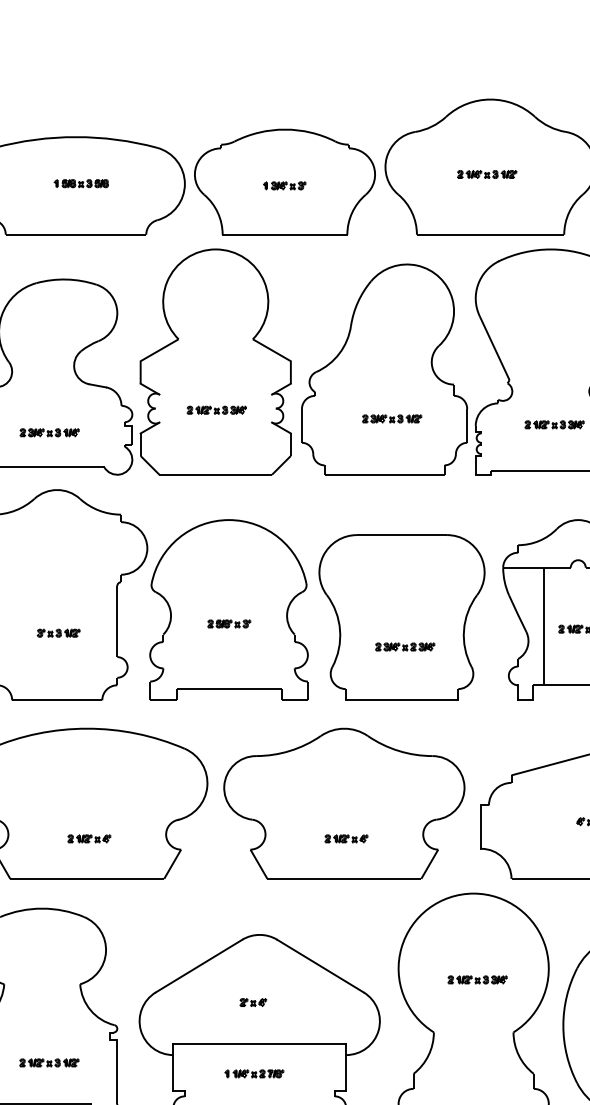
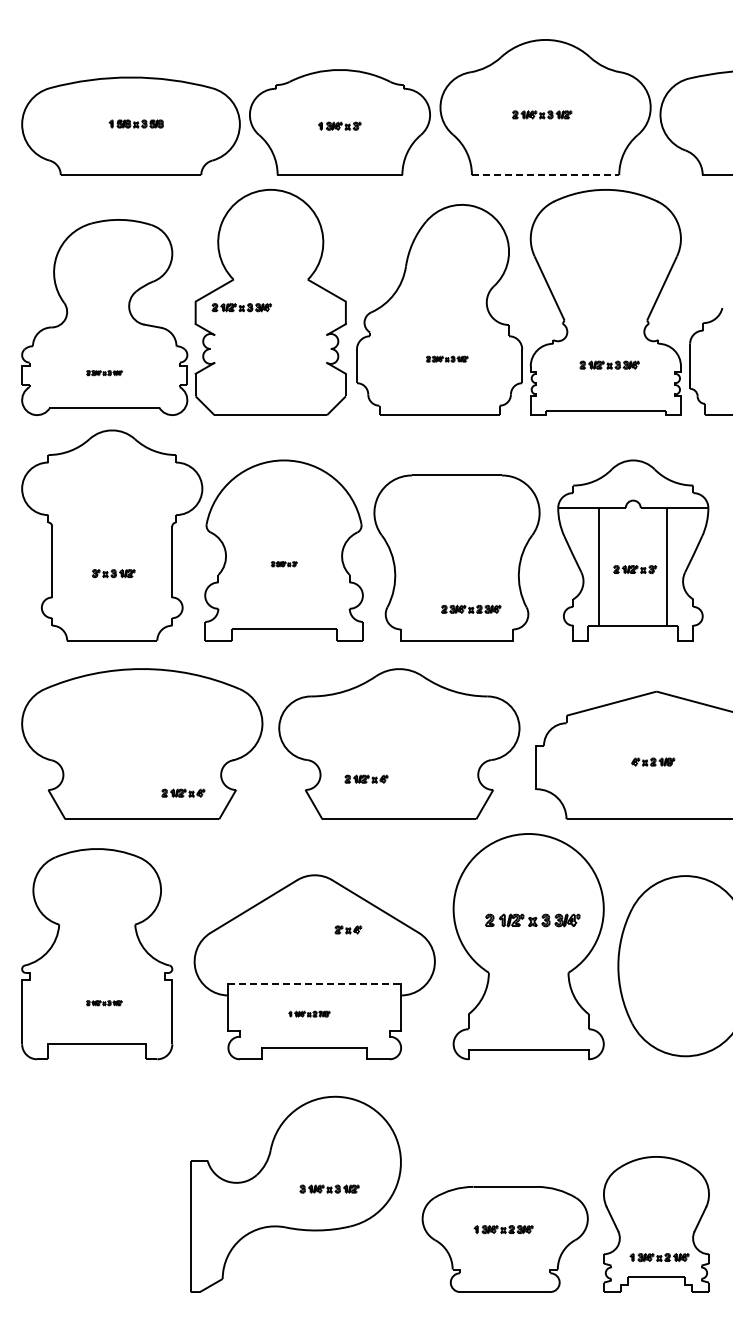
line: (490, 235) -> (545, 175), solid -> dashed
part: (216, 410) -> (241, 307), moved
part: (392, 418) -> (447, 358), size x0.7
part: (49, 432) -> (104, 372), size x0.6
part: (229, 623) -> (284, 563), size x0.6
part: (405, 646) -> (471, 608), moved
part: (89, 838) -> (183, 792), moved
part: (346, 838) -> (366, 778), moved
part: (477, 979) -> (532, 919), size x1.6
part: (253, 1002) -> (348, 929), moved
line: (260, 1044) -> (315, 984), solid -> dashed
part: (49, 1062) -> (104, 1002), size x0.6
part: (254, 1073) -> (309, 1013), size x0.7

